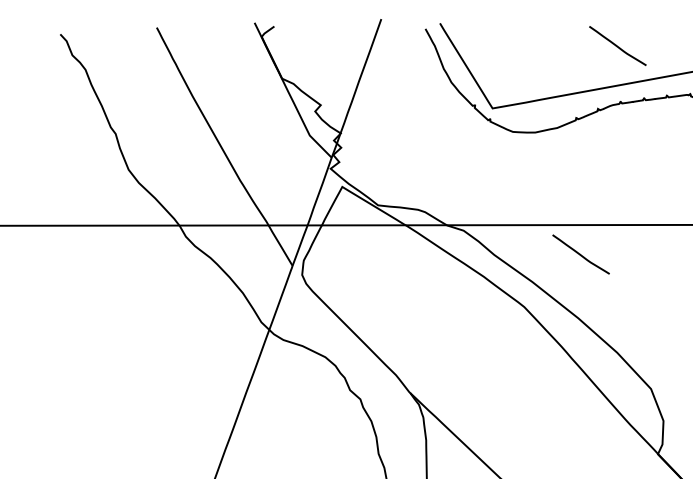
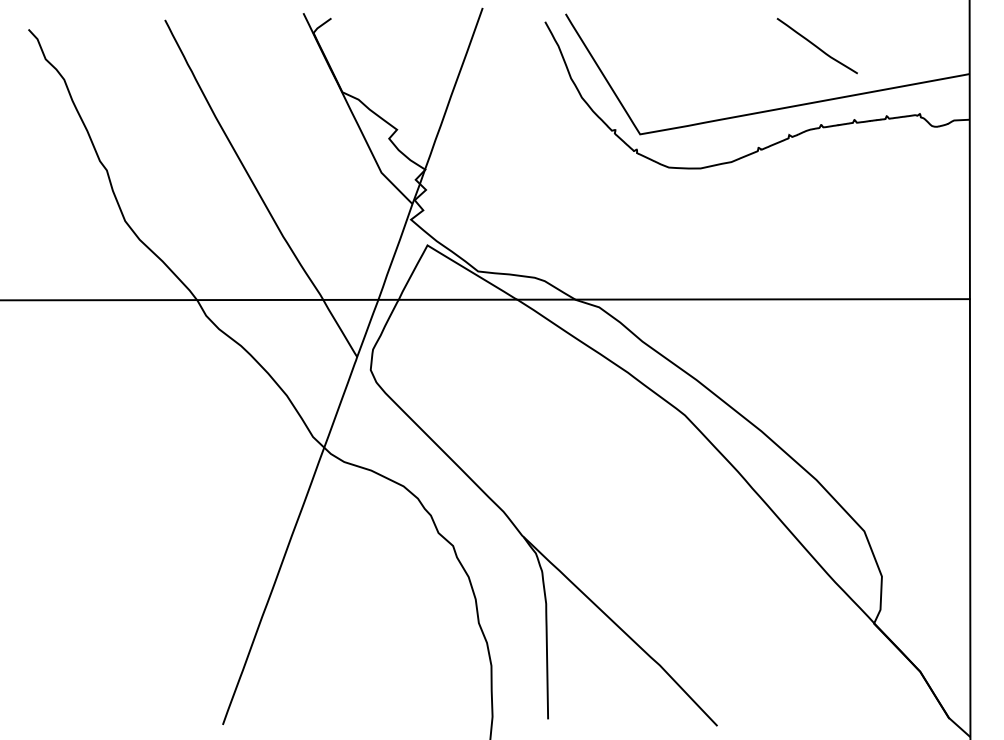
curve: (580, 254) -> (764, 340), removed

